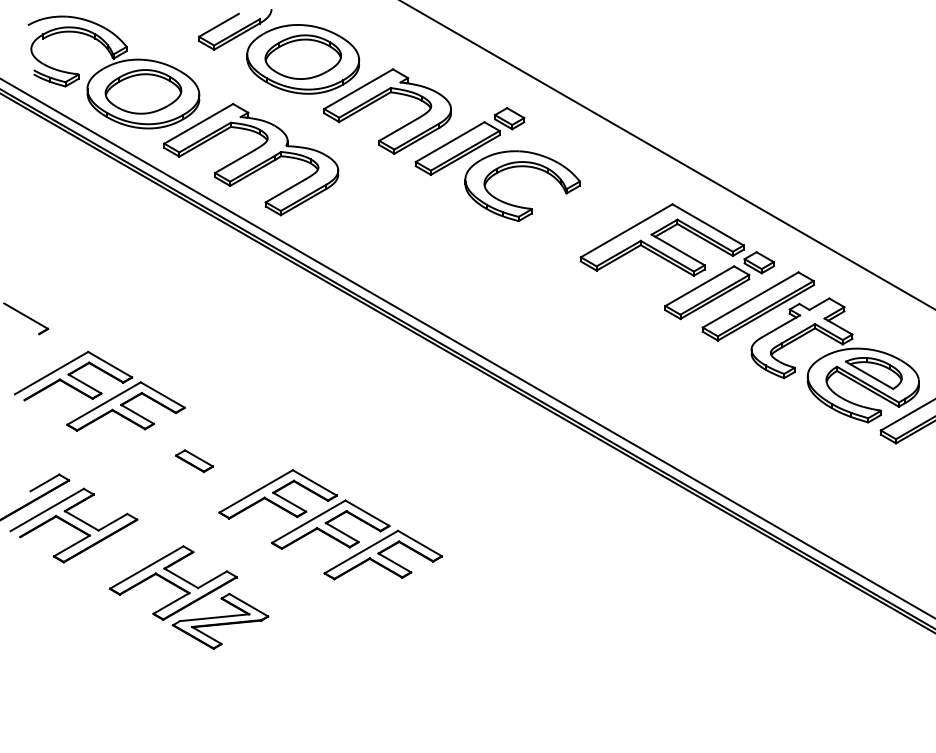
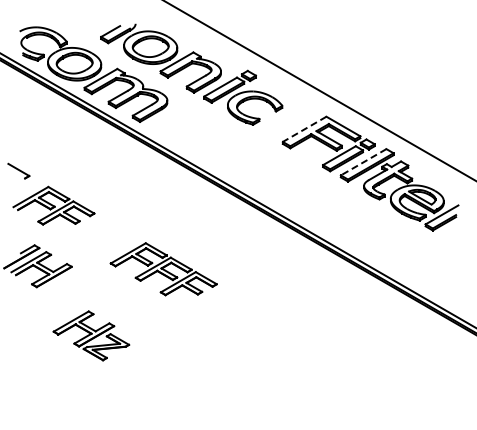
line: (626, 231) -> (304, 129), solid -> dashed
line: (750, 300) -> (363, 162), solid -> dashed
part: (193, 460) -> (98, 238), removed
part: (189, 596) -> (91, 335), moved

